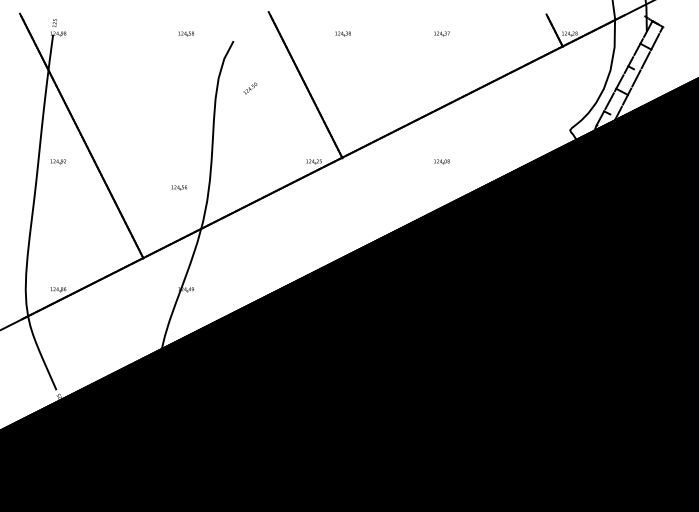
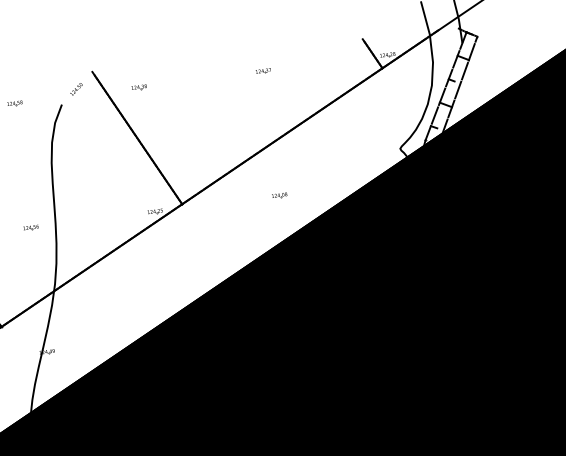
part: (342, 33) -> (138, 87), moved
text: (250, 88) -> (76, 89), moved
part: (179, 187) -> (31, 227), moved

